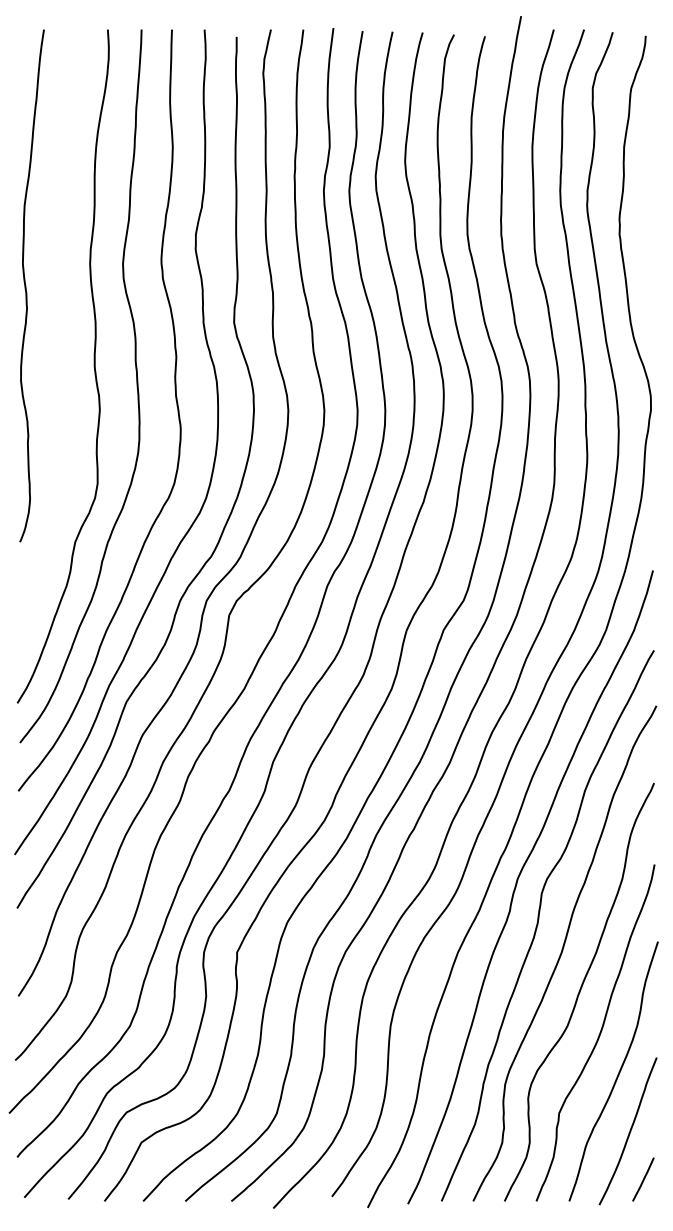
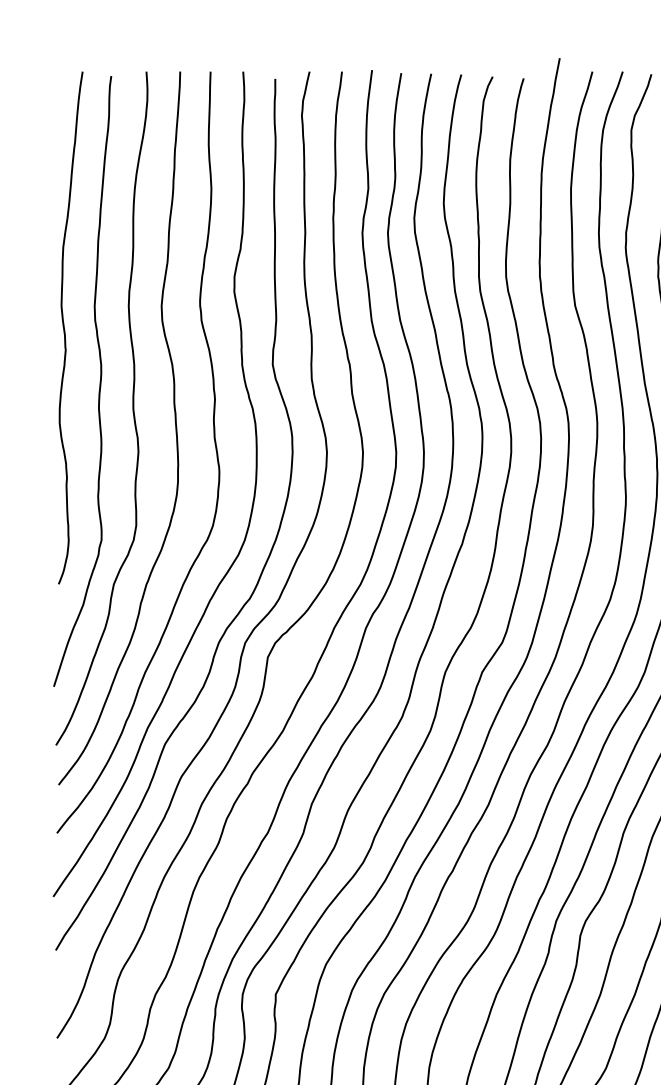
curve: (60, 342) -> (99, 384), added

